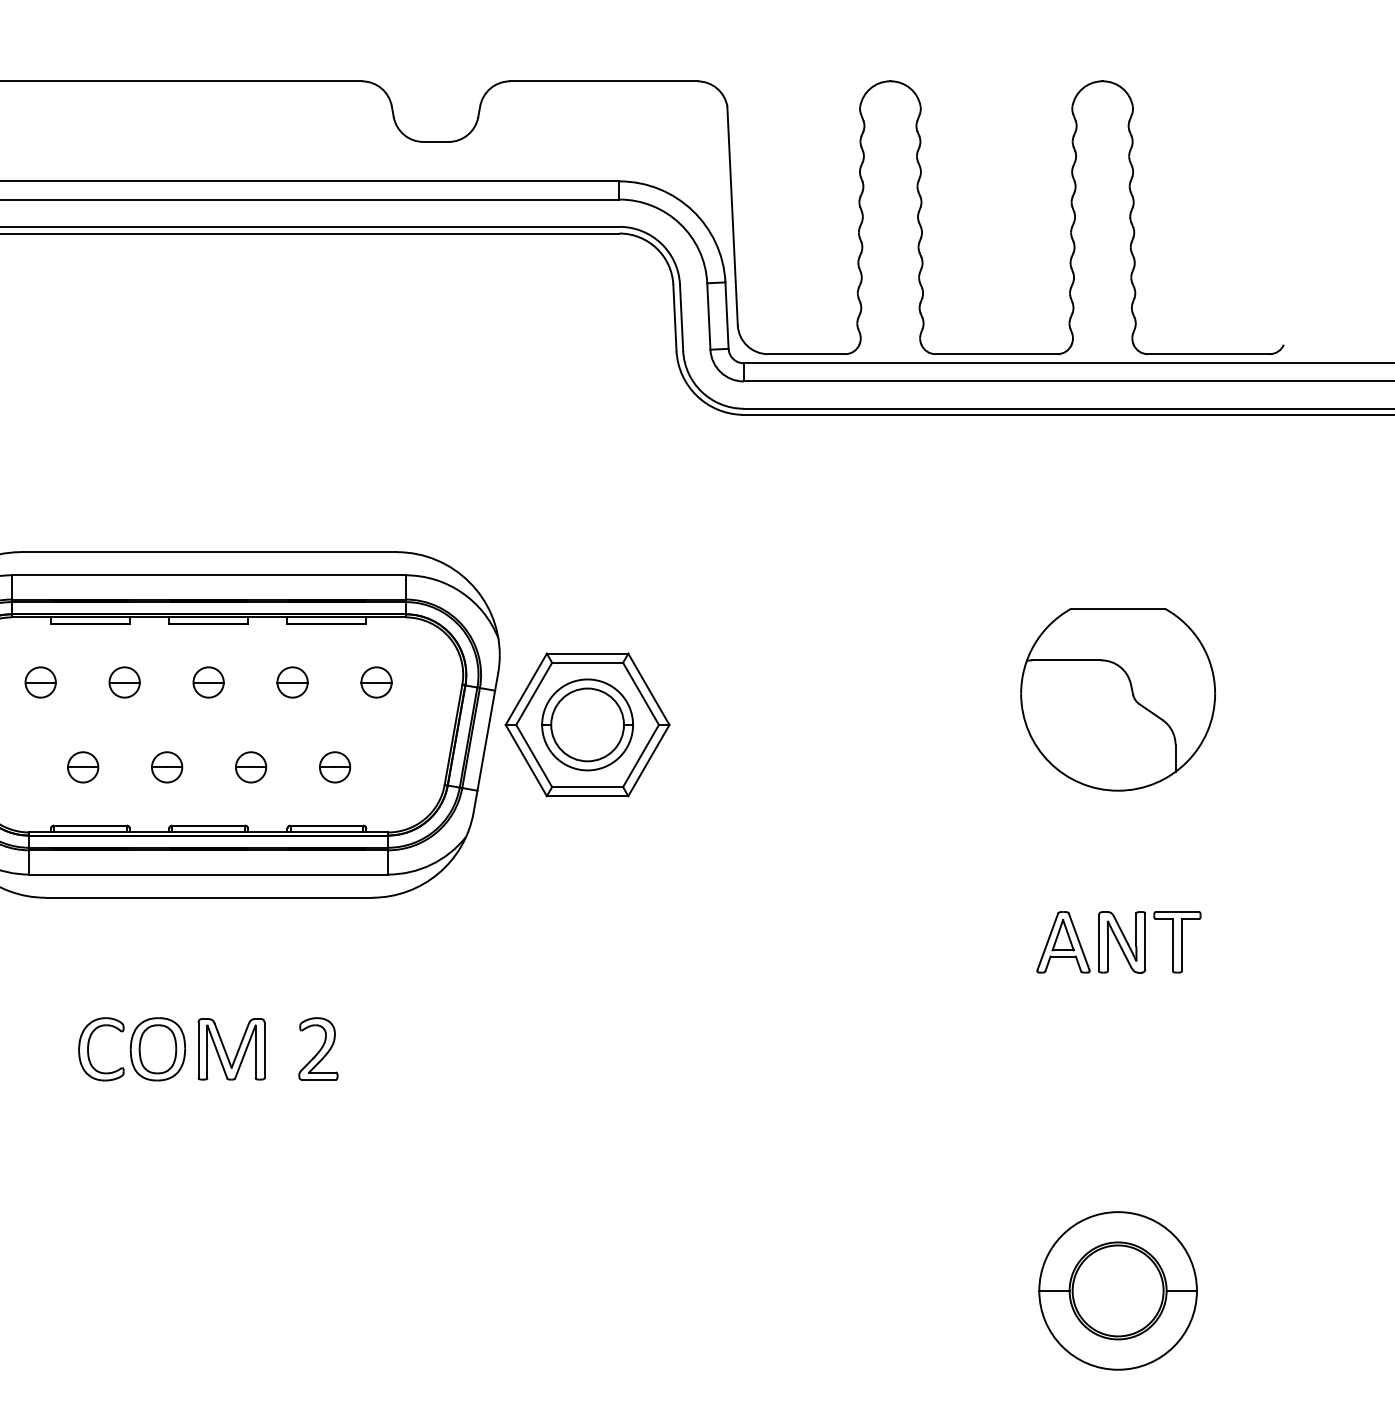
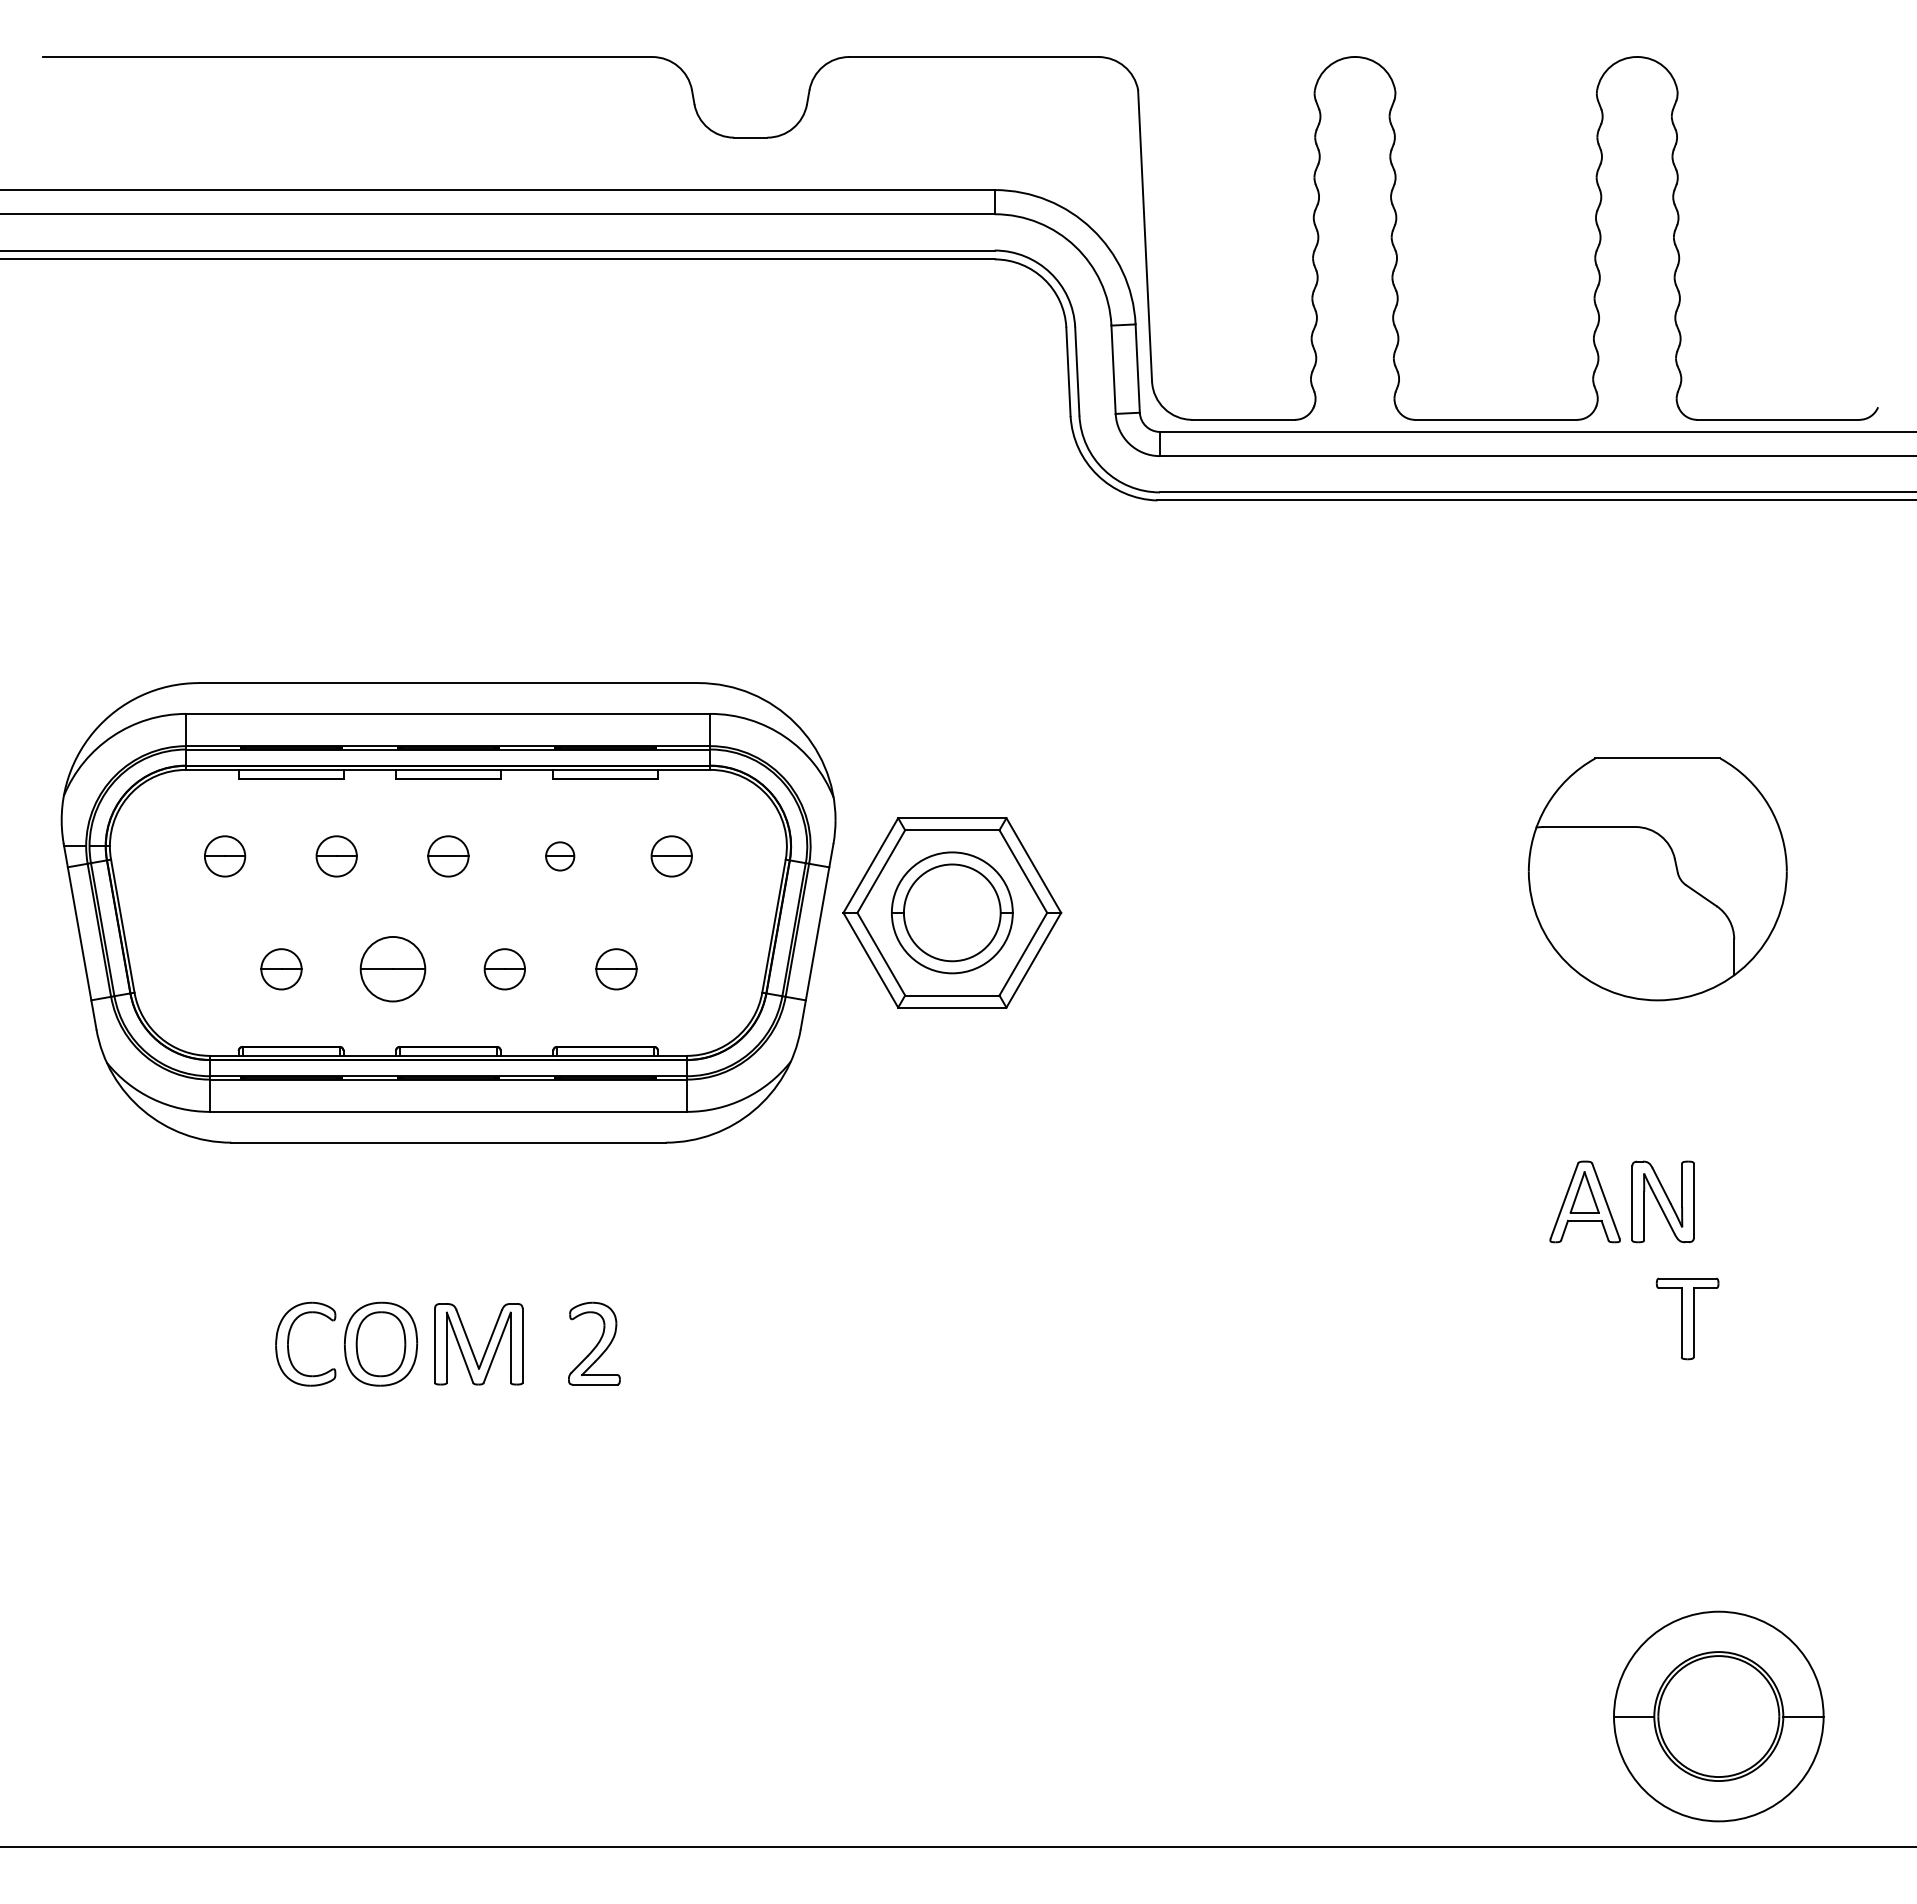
part: (292, 682) -> (560, 856), size x0.7
part: (167, 767) -> (393, 969), size x1.6
part: (1177, 941) -> (1687, 1318), moved
part: (1117, 1290) -> (1718, 1716), moved

